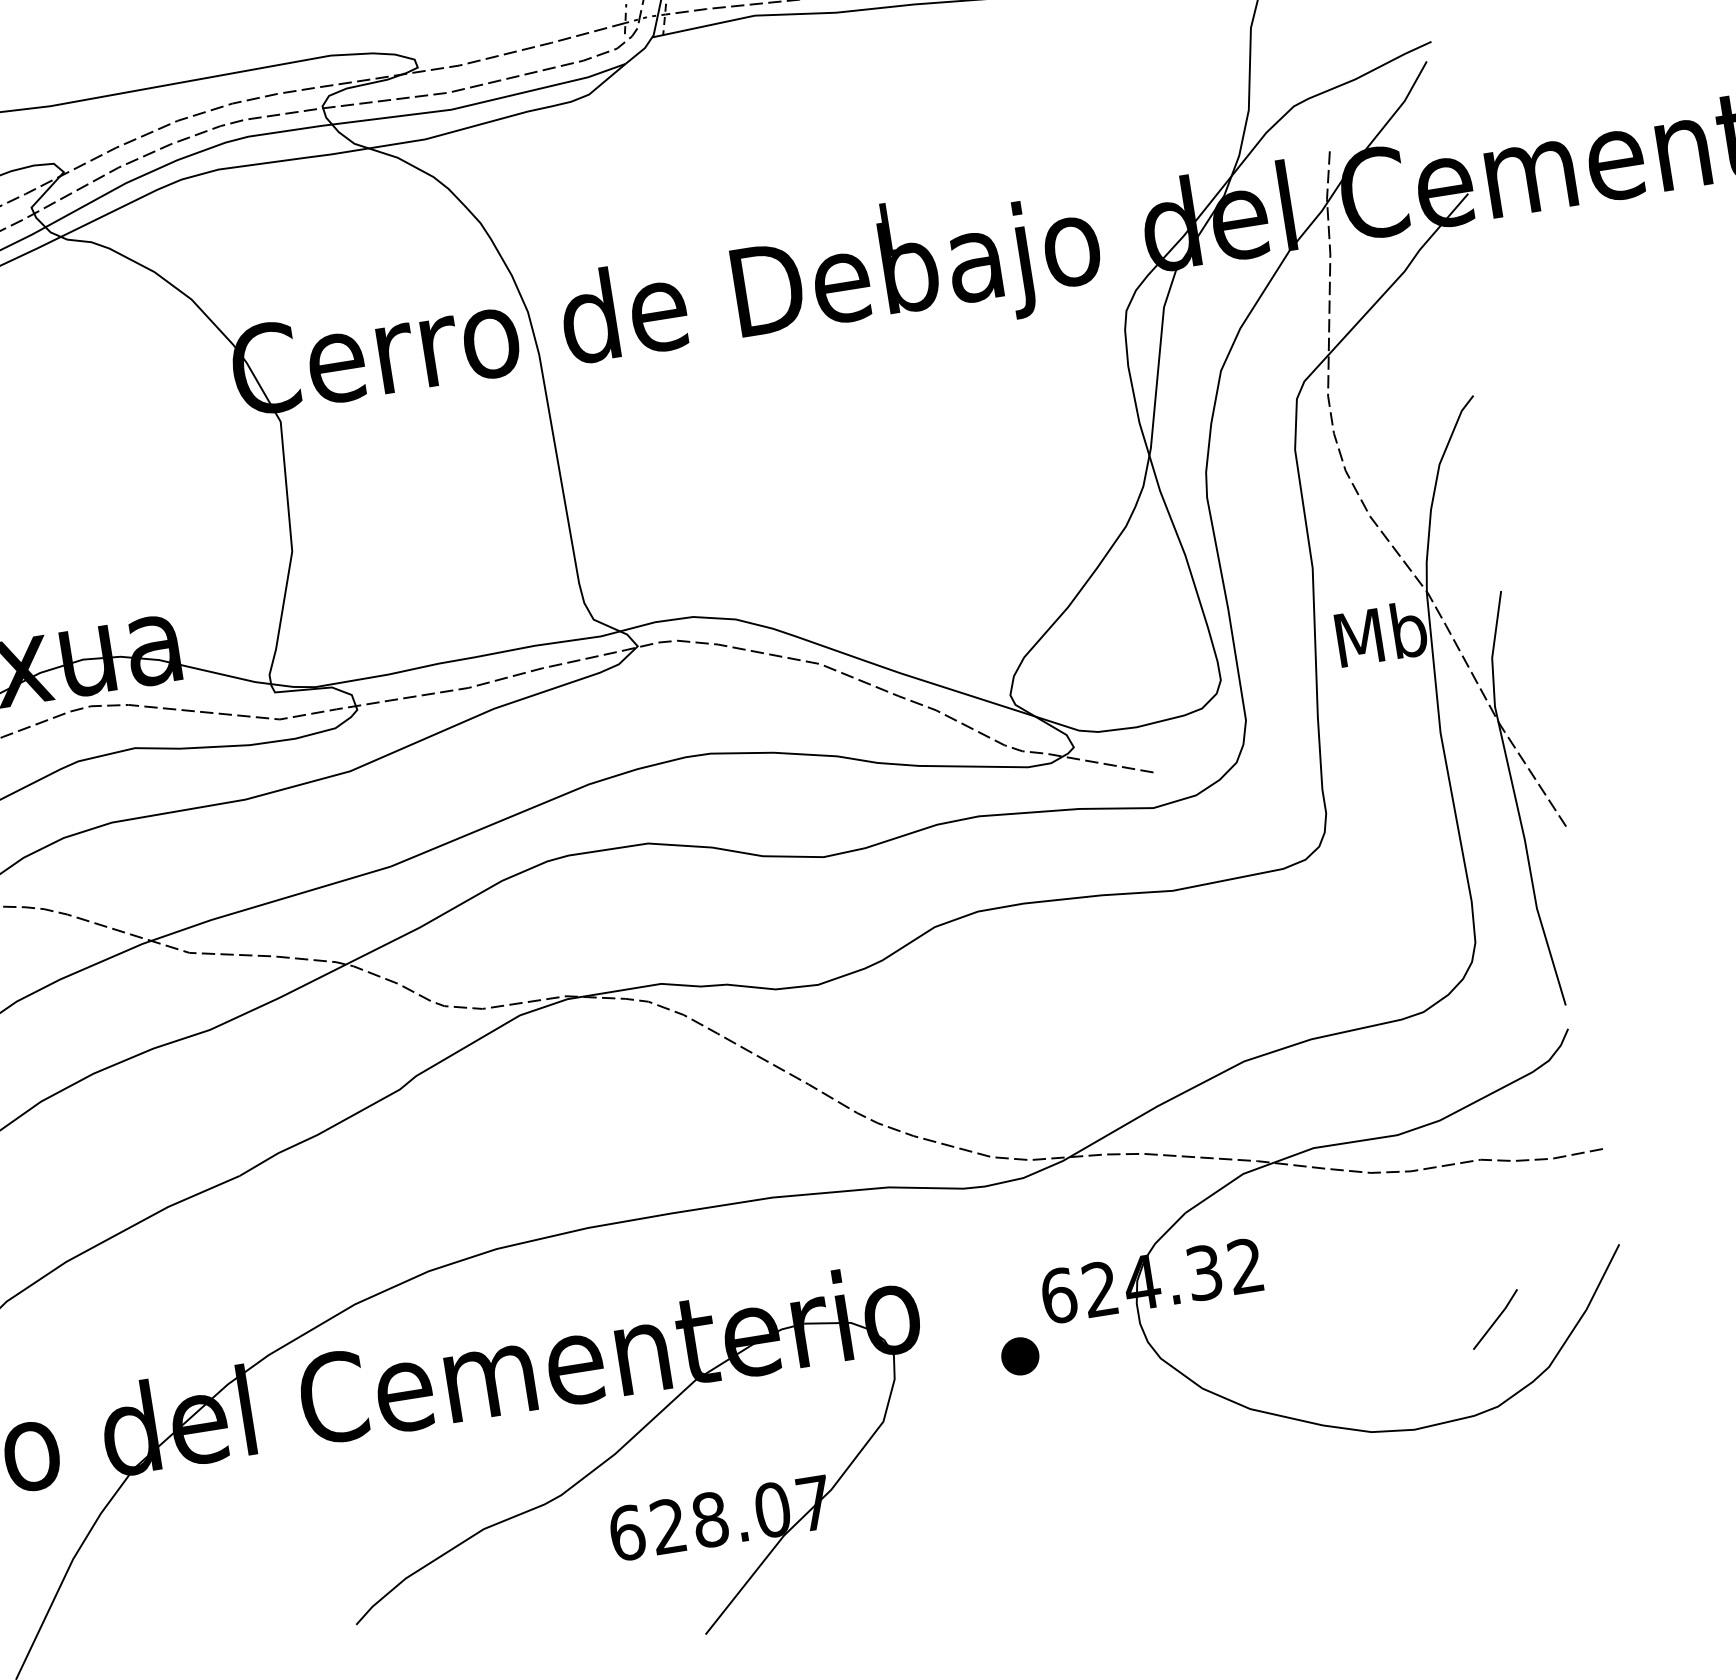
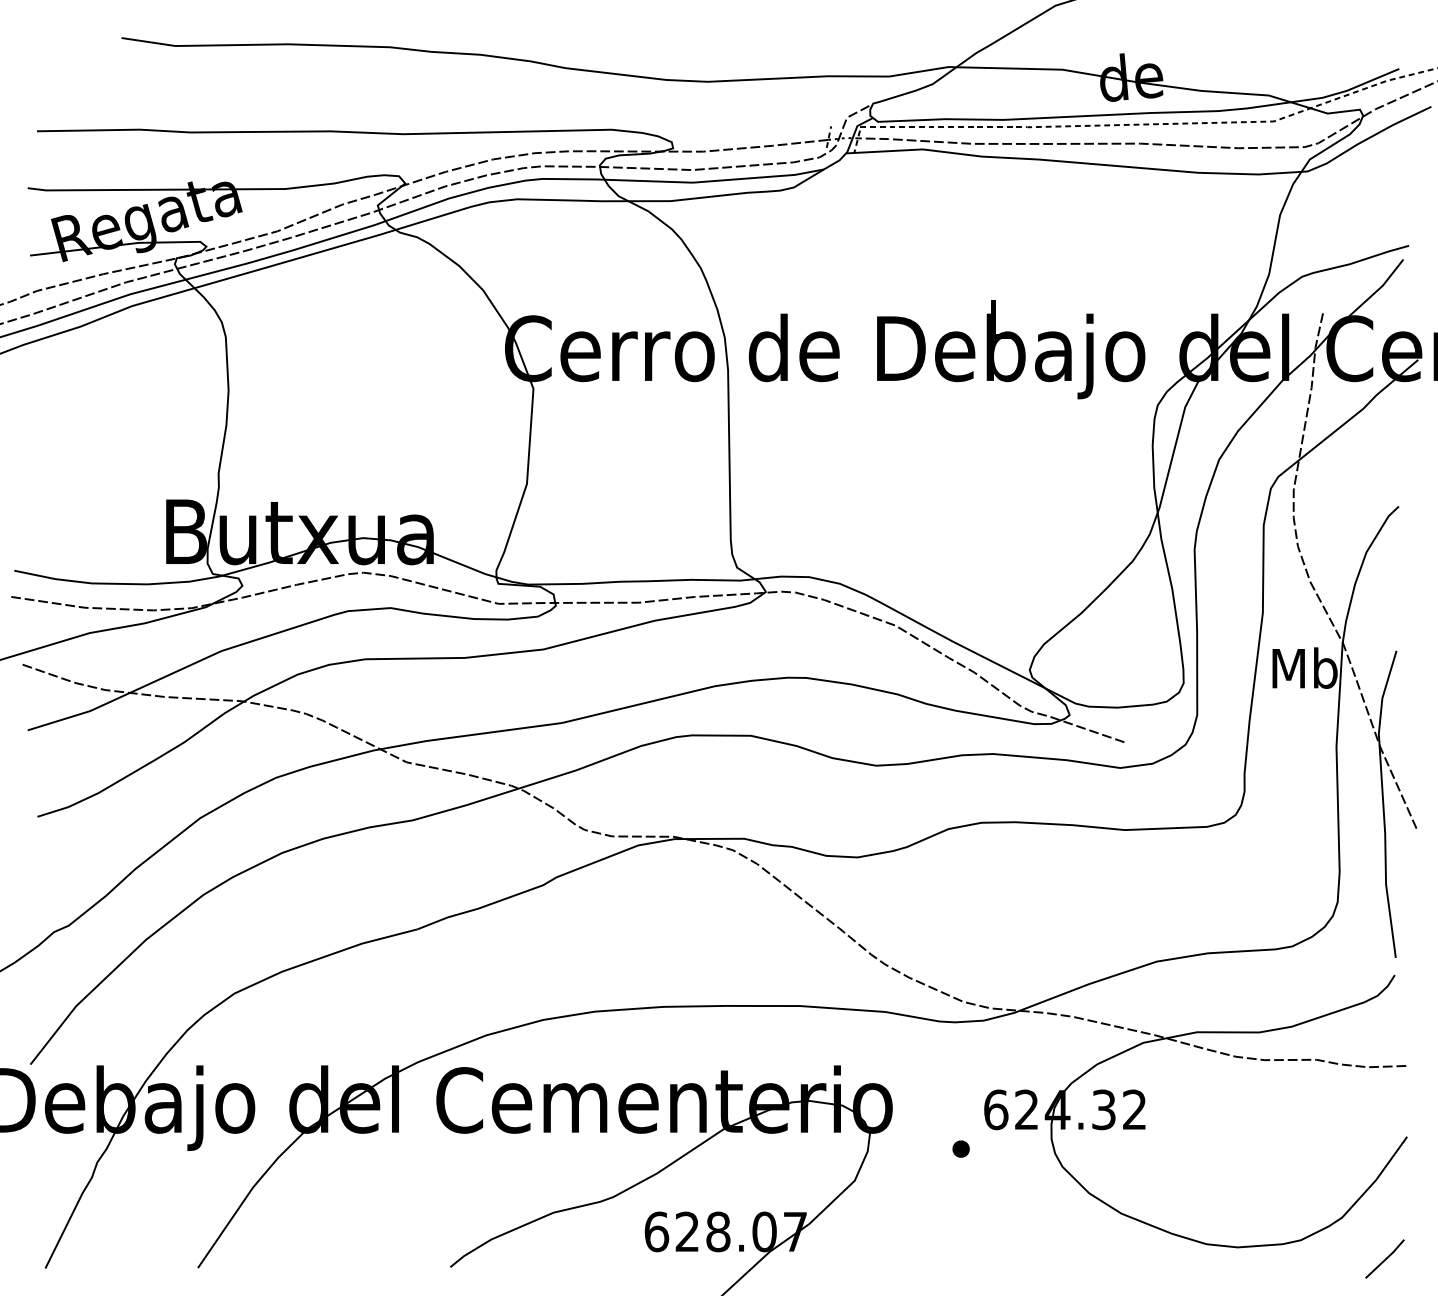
line: (1496, 1318) -> (1385, 1258), moved
part: (1019, 1355) -> (960, 1148), size x0.62

